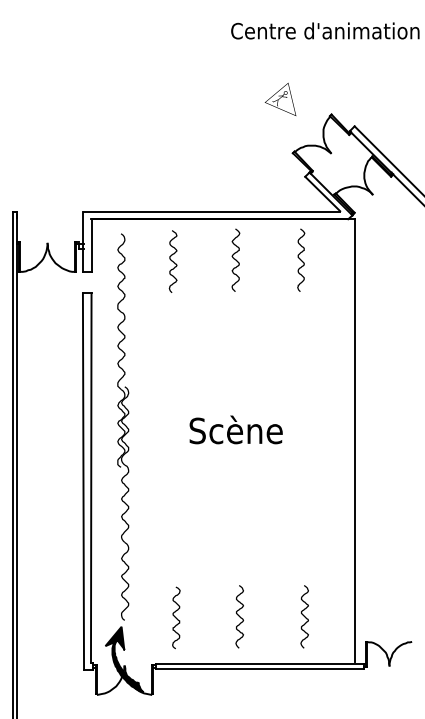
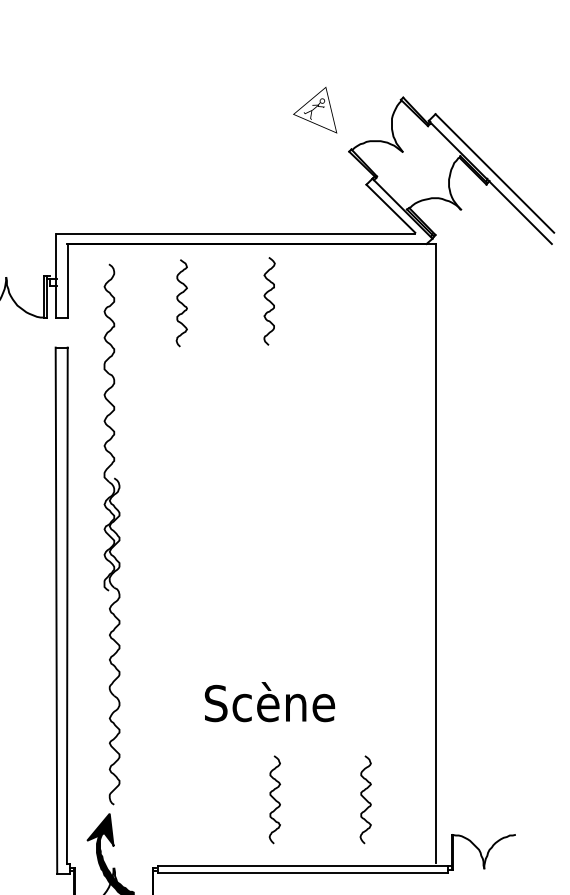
part: (280, 98) -> (315, 108), moved
curve: (301, 259) -> (361, 300), removed
text: (235, 429) -> (268, 701), moved
curve: (176, 617) -> (186, 800), removed

